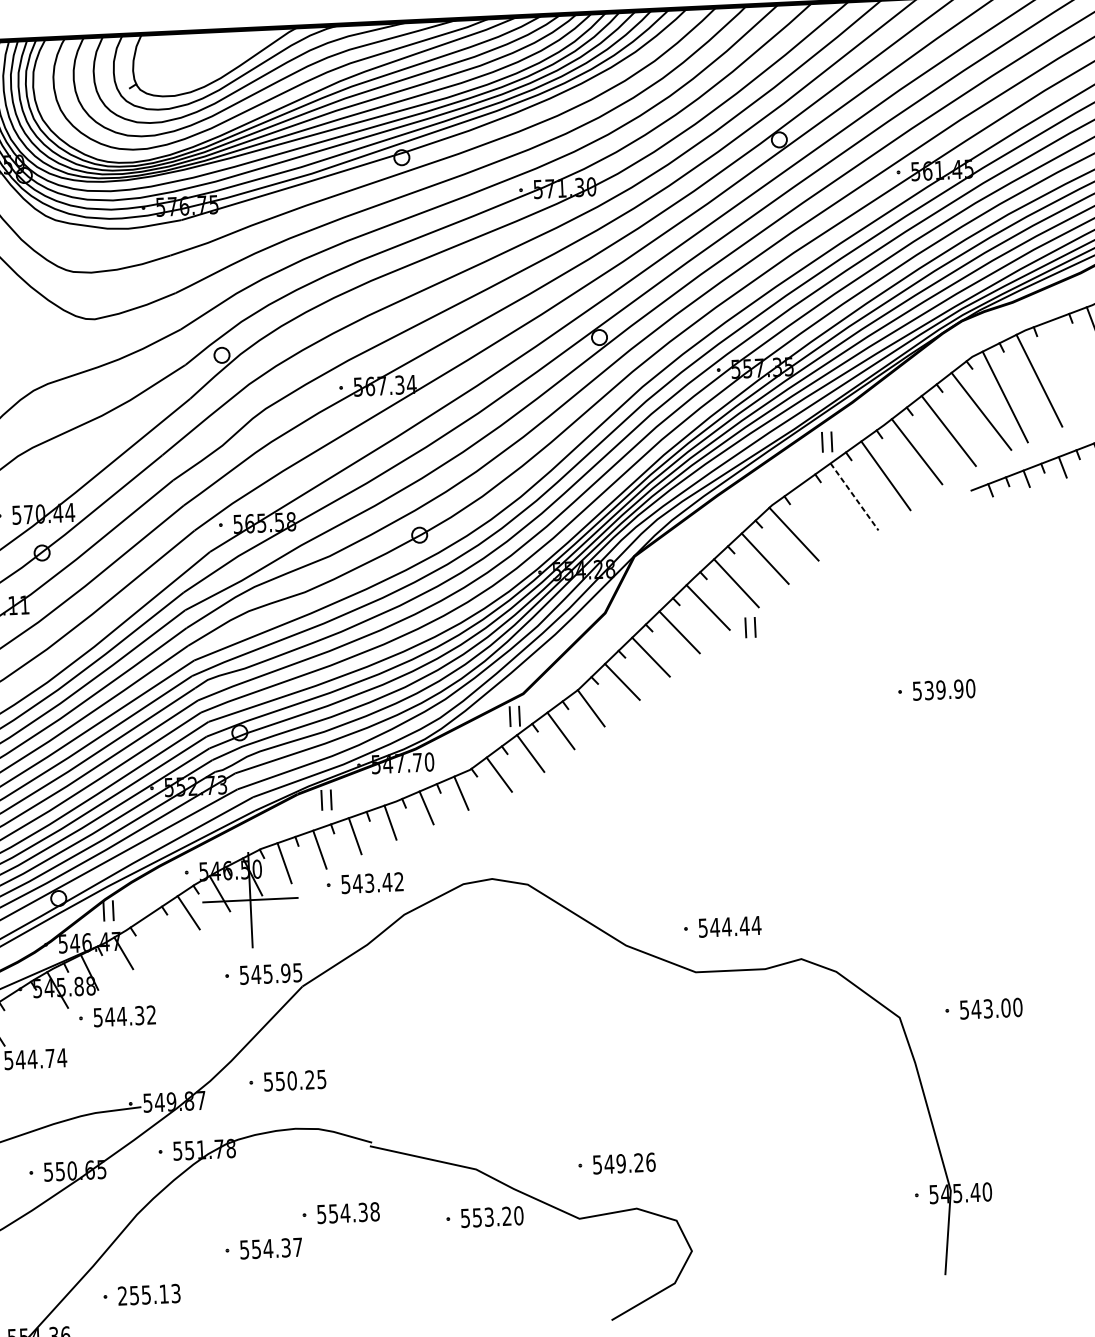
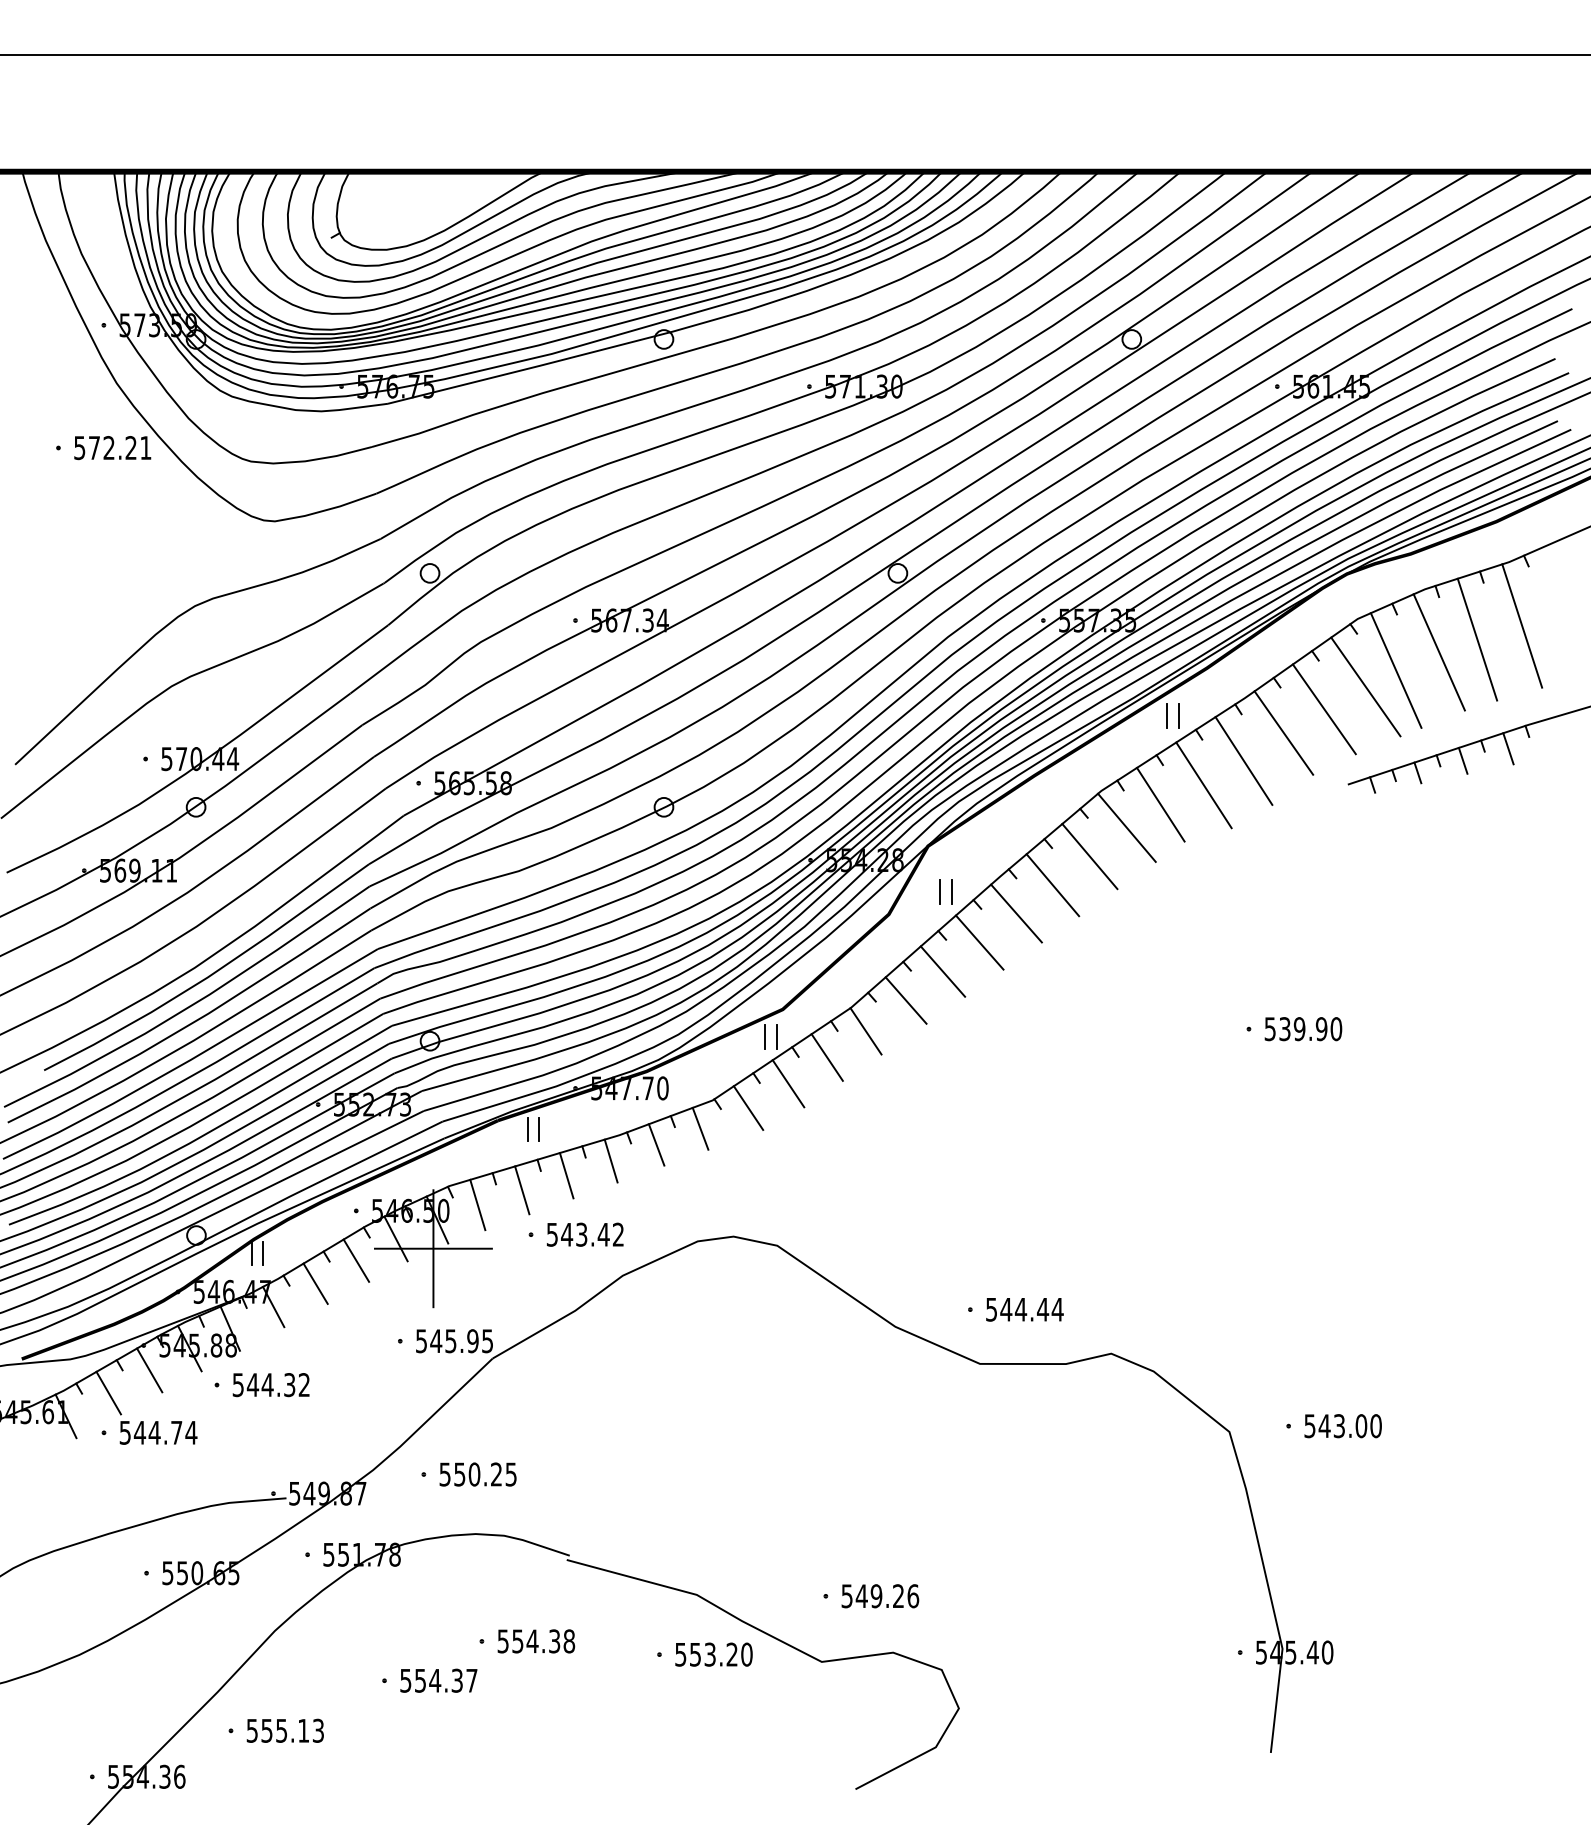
line: (1069, 368) -> (1477, 639), added
line: (854, 497) -> (1203, 785), dashed -> solid
line: (820, 514) -> (1160, 804), added
part: (750, 627) -> (945, 891), moved
line: (156, 932) -> (315, 1283), added
line: (25, 1009) -> (149, 1370), added
text: (121, 1295) -> (251, 1730), 255.13 -> 555.13

